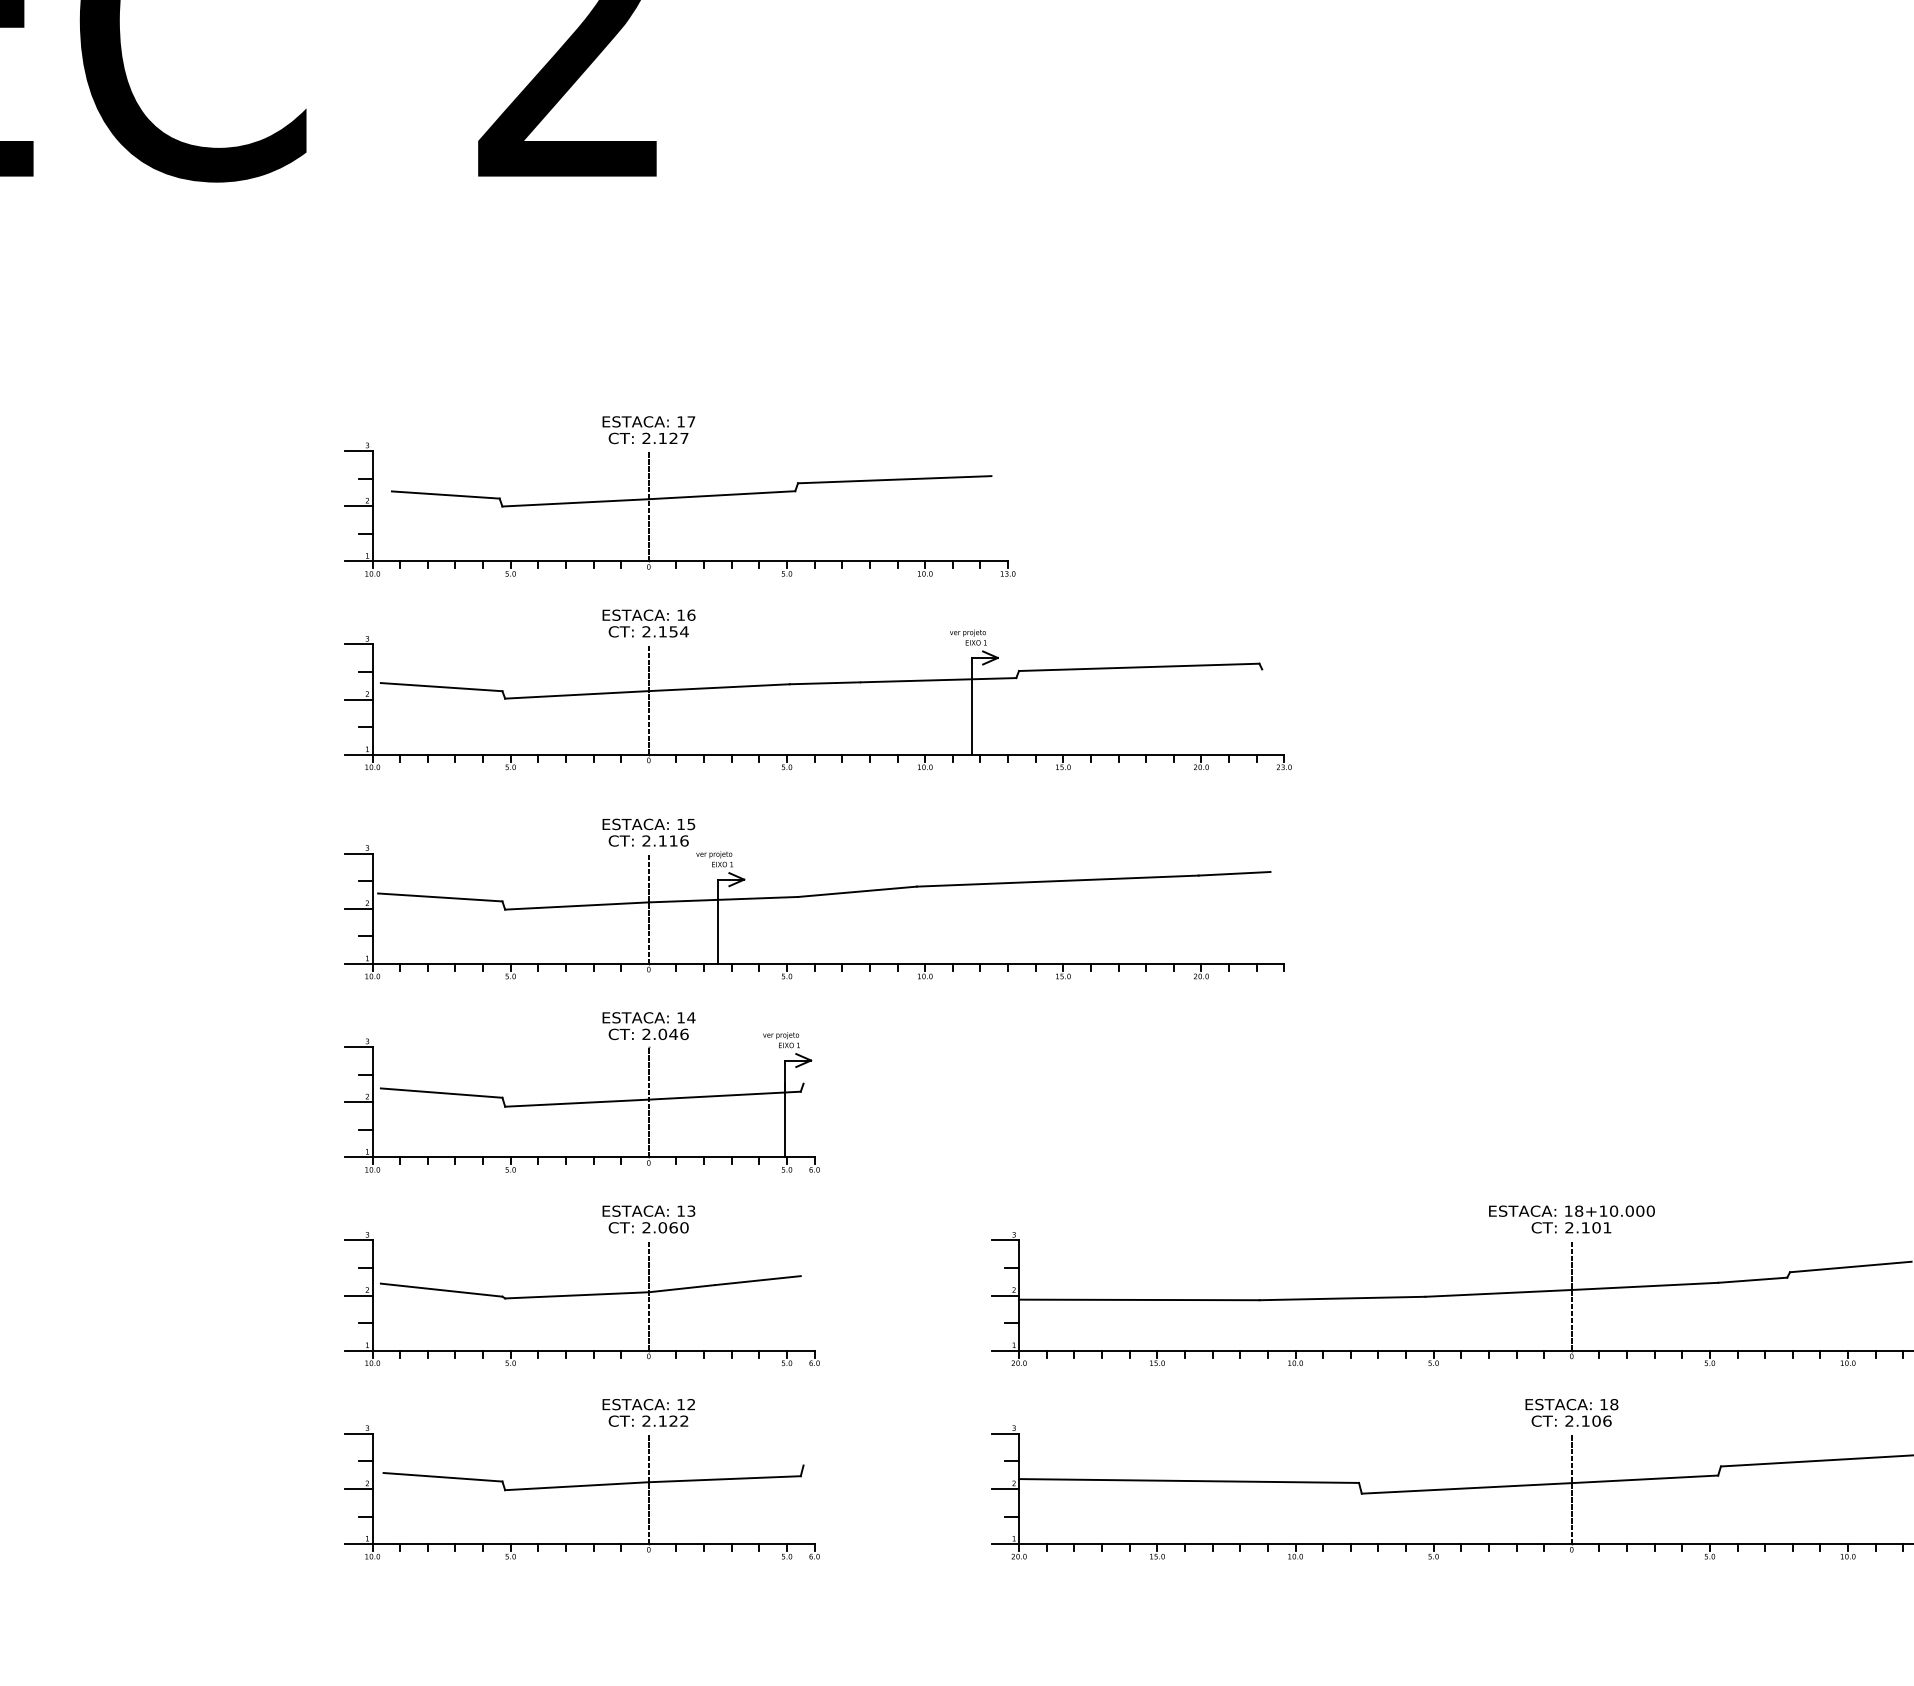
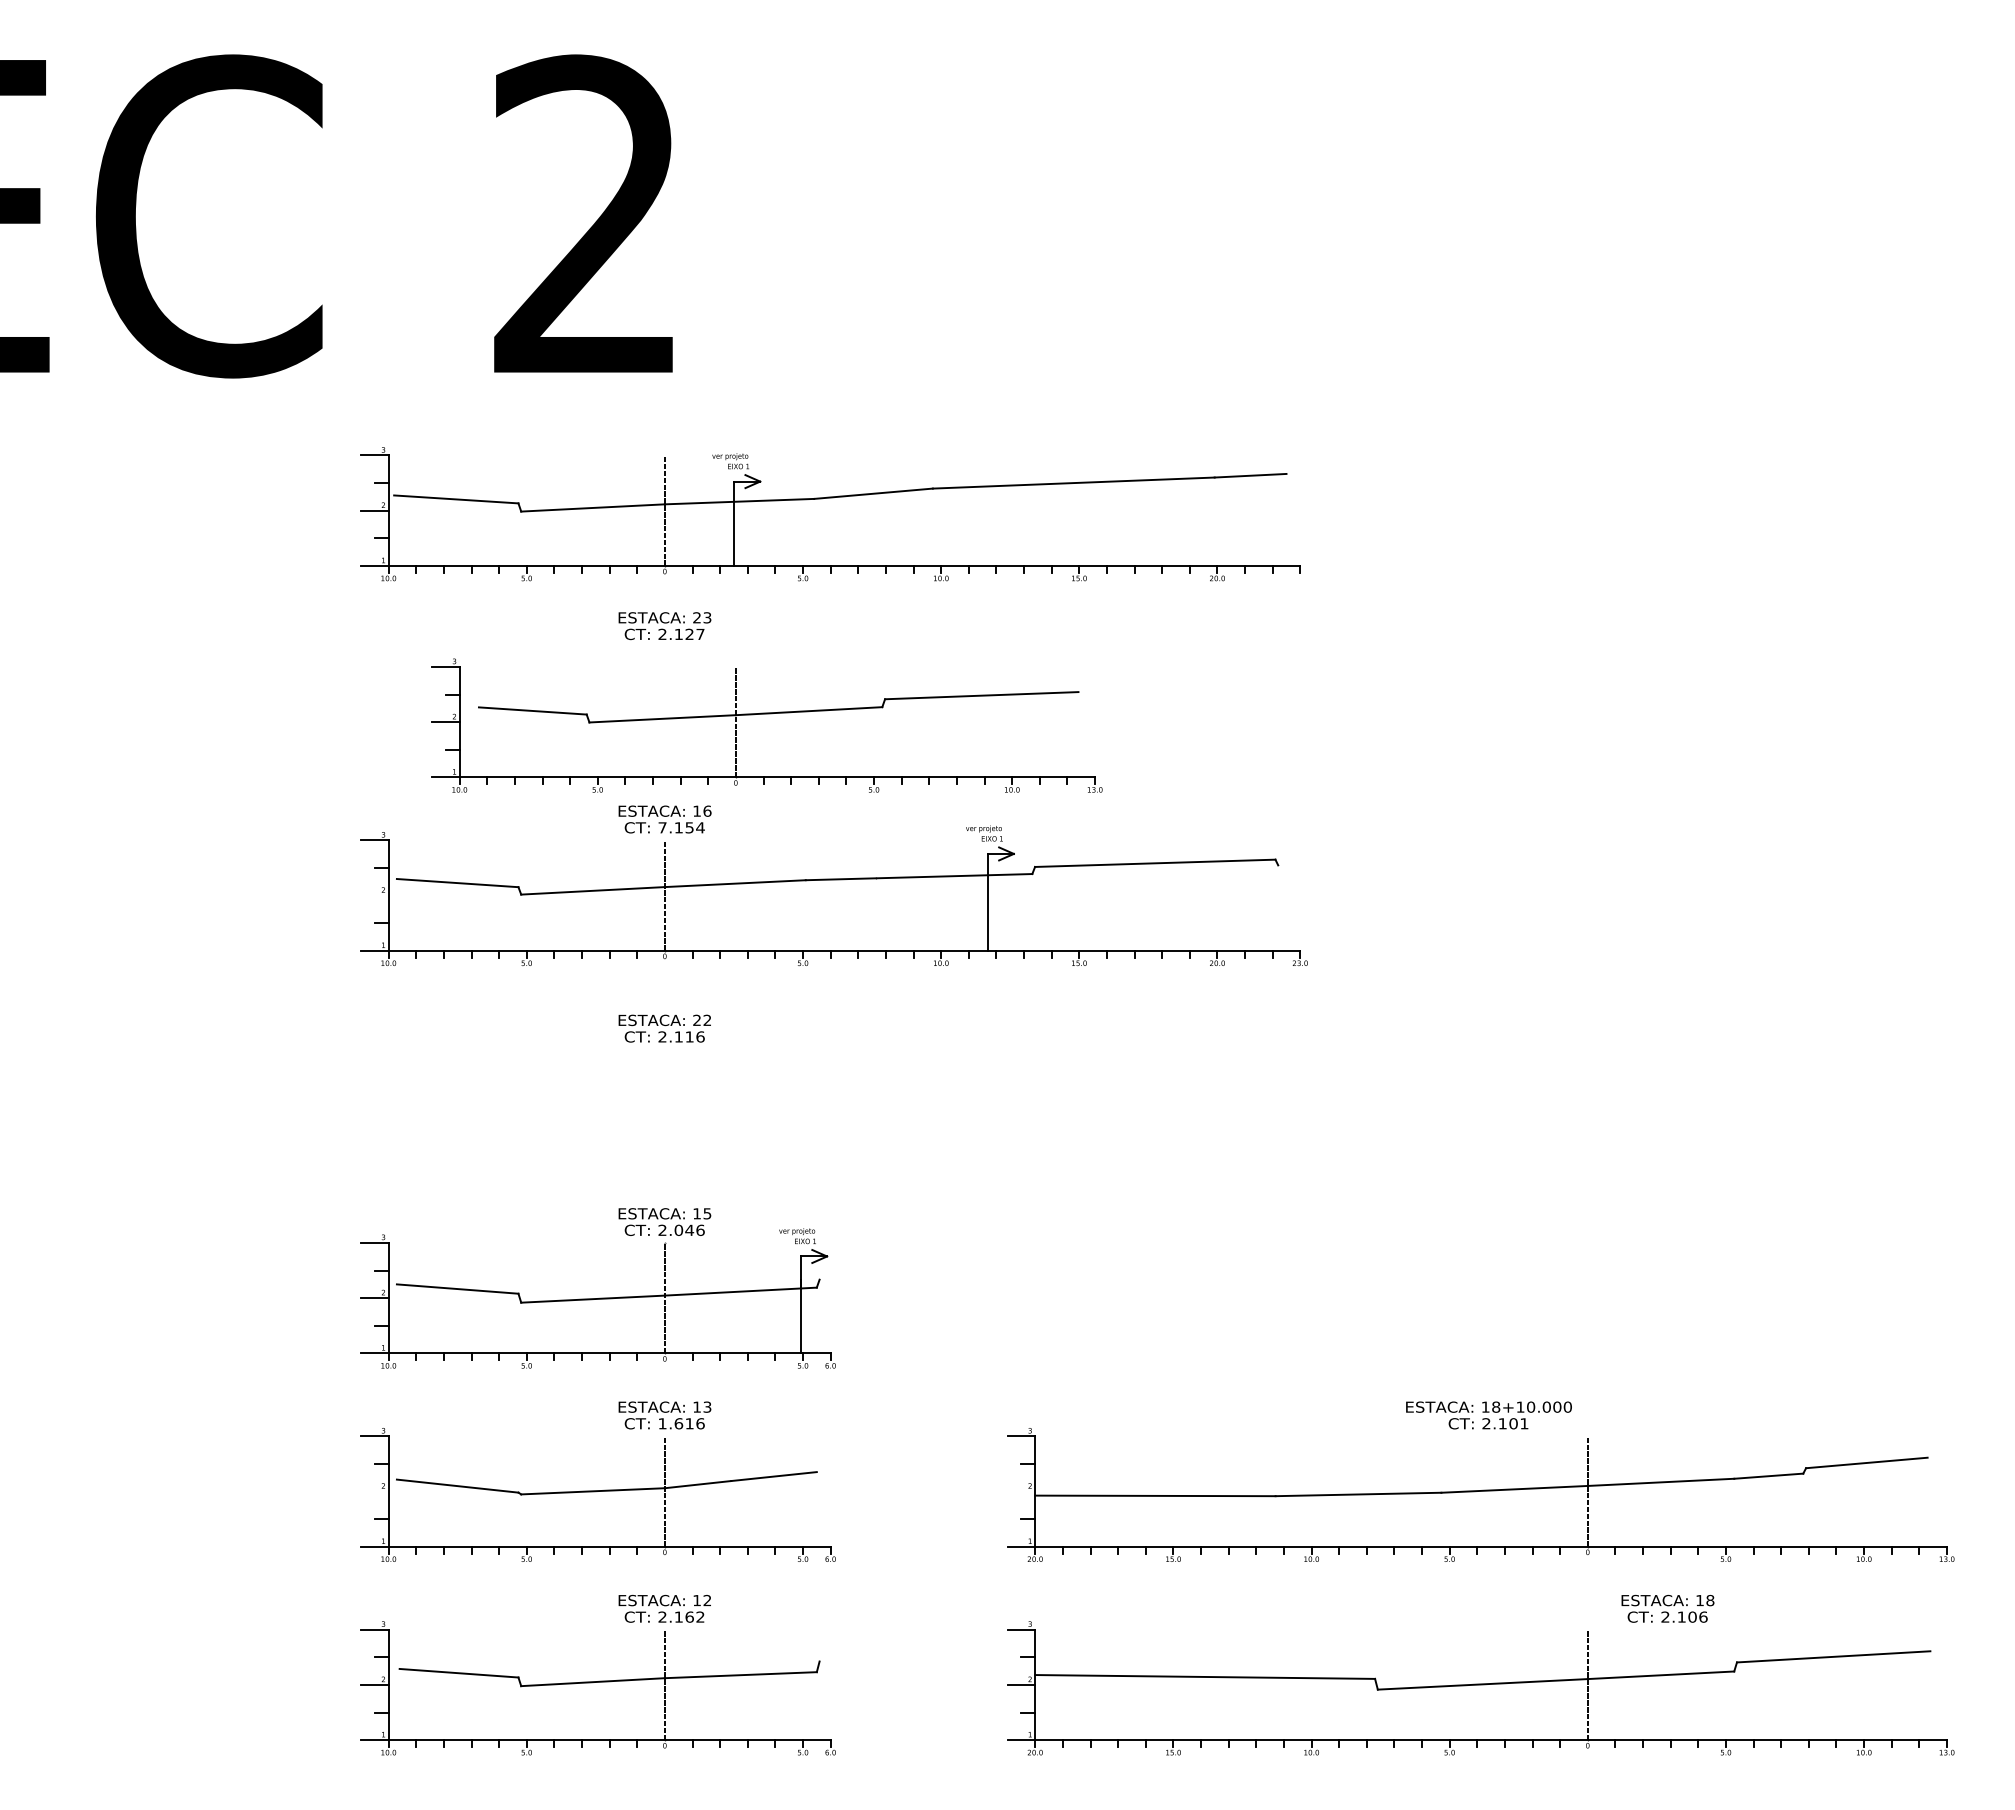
text: (686, 421) -> (702, 617), 17 -> 23
part: (679, 498) -> (766, 714), moved
text: (646, 631) -> (662, 827), 2.154 -> 7.154
line: (358, 699) -> (374, 895), removed
text: (686, 824) -> (702, 1020), 15 -> 22
part: (814, 896) -> (830, 498), moved
text: (691, 1017) -> (707, 1213), 14 -> 15
text: (1571, 1219) -> (1488, 1415), moved
text: (665, 1227) -> (681, 1423), 2.060 -> 1.616
line: (358, 1295) -> (374, 1491), removed
line: (1005, 1295) -> (1021, 1491), removed
text: (1571, 1412) -> (1667, 1608), moved
text: (673, 1420) -> (689, 1616), 2.122 -> 2.162

